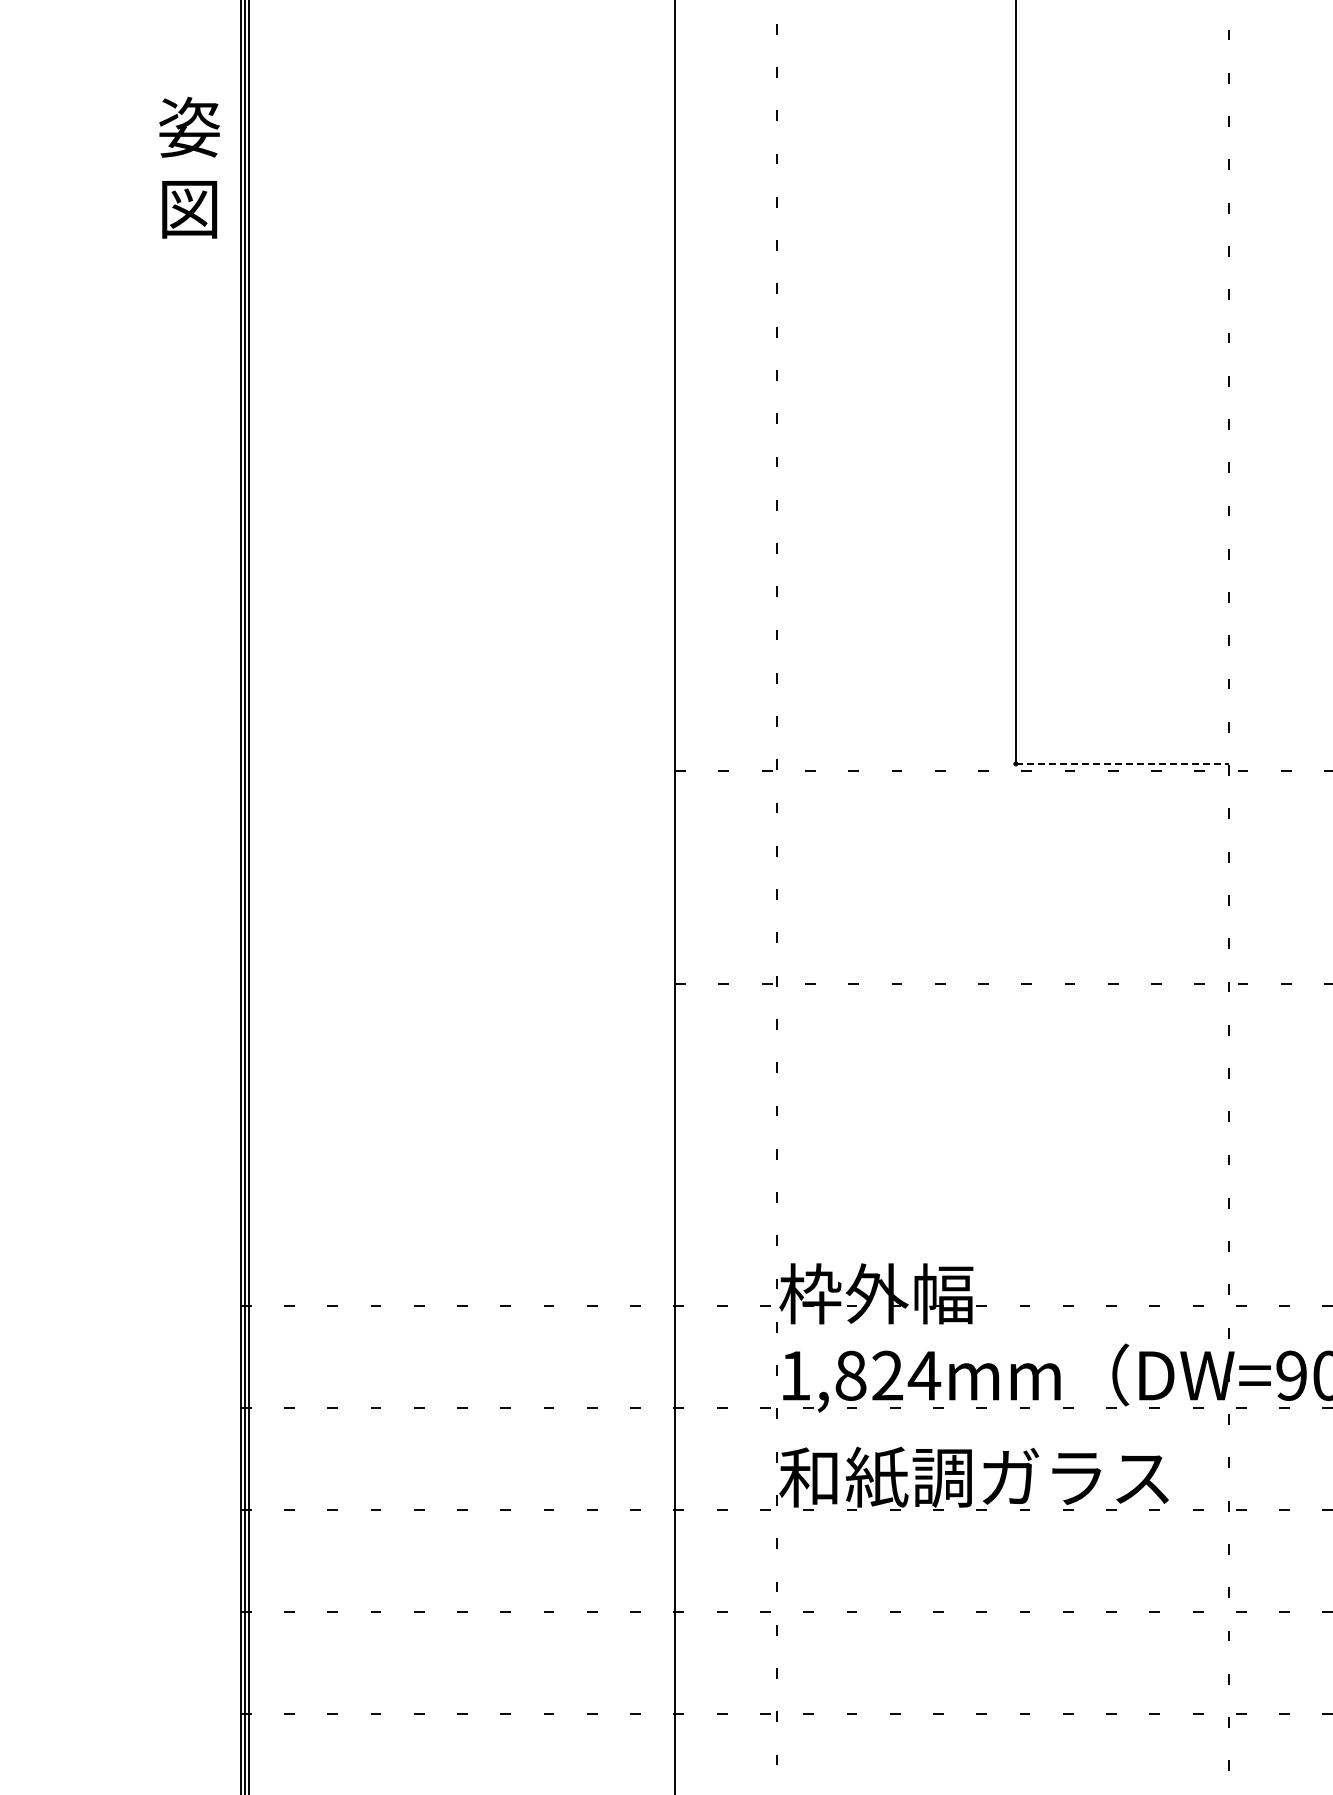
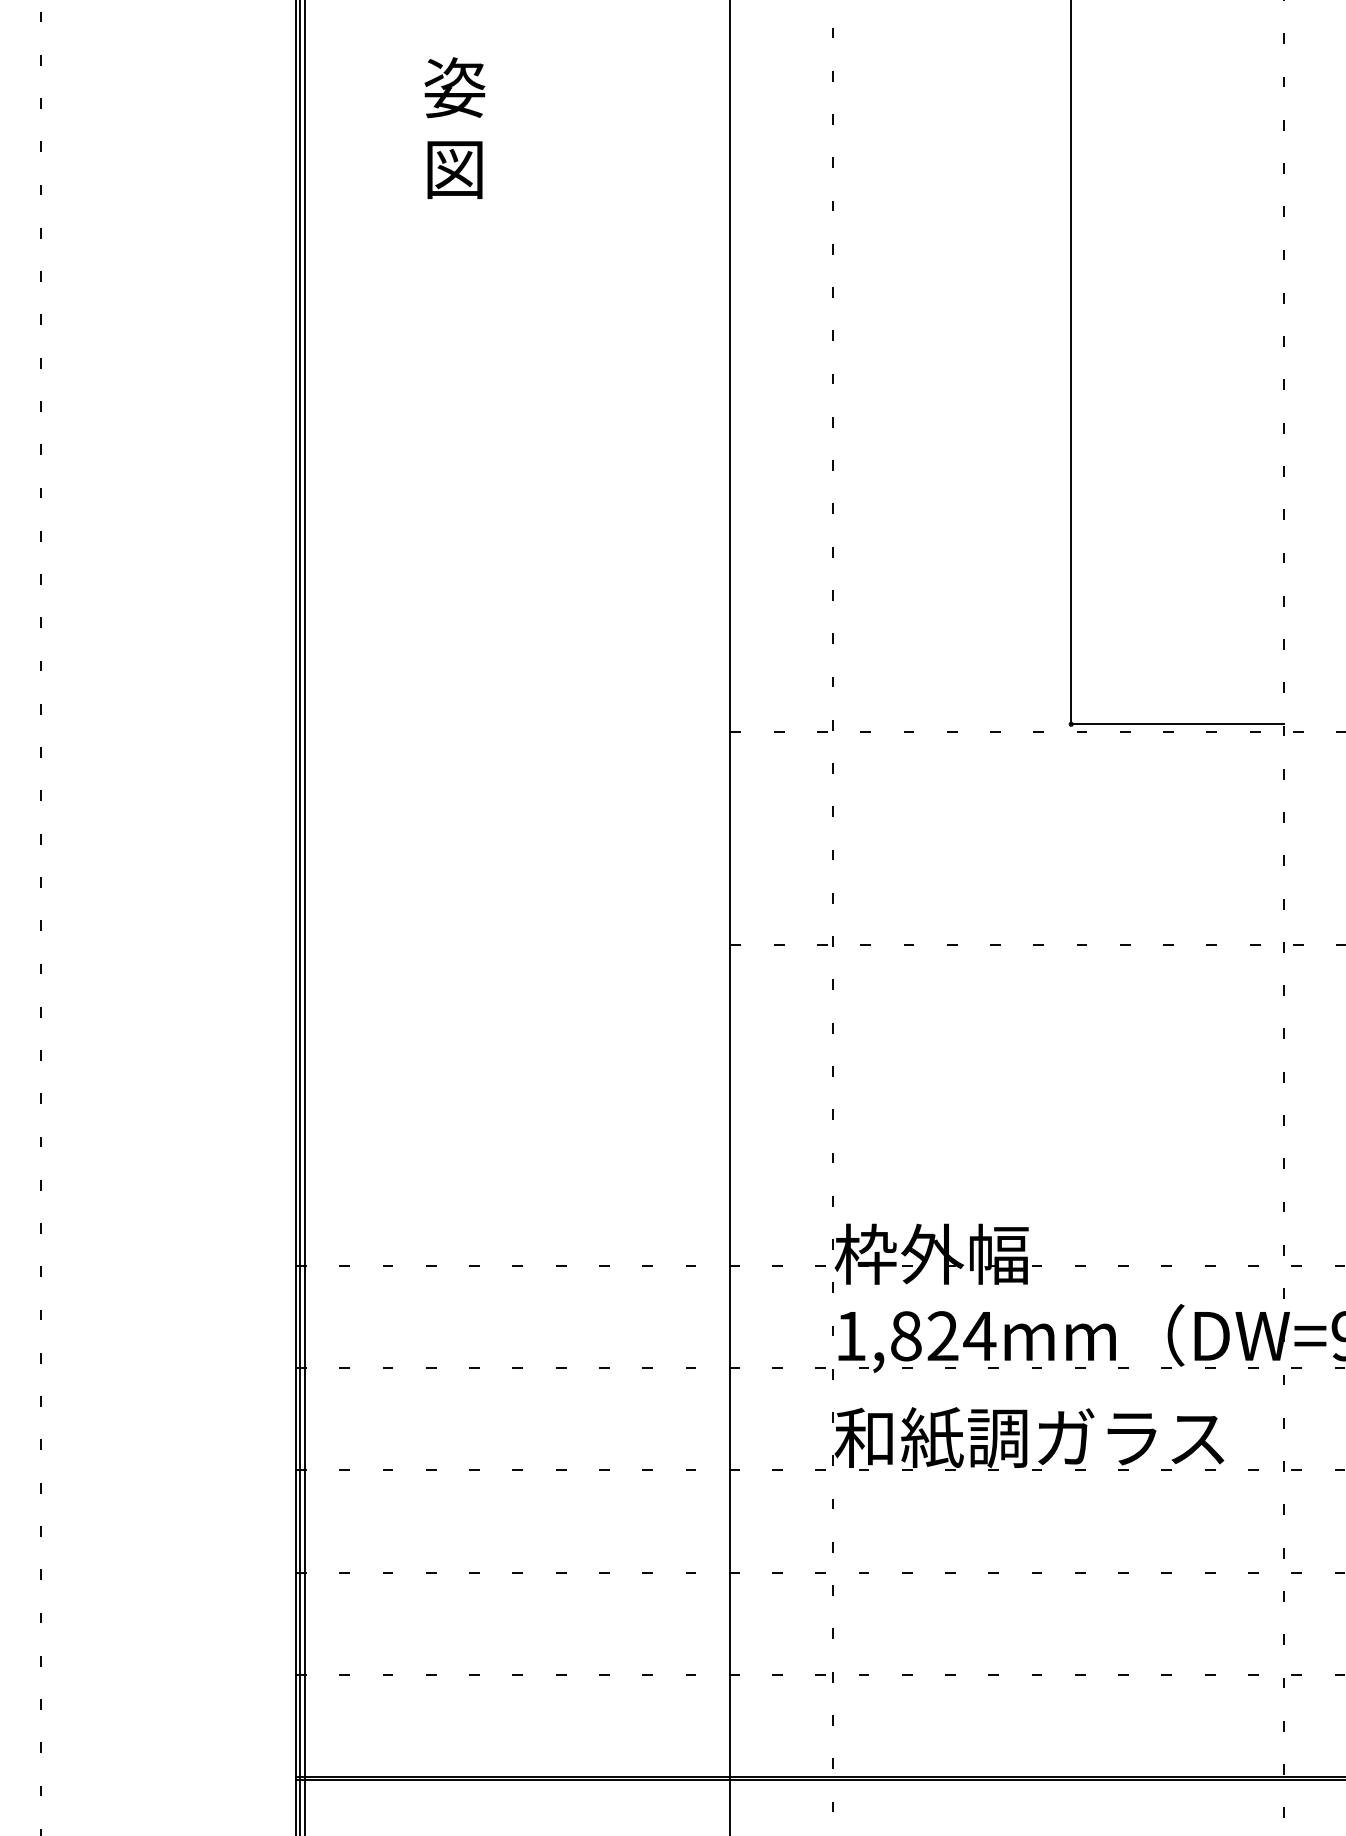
text: (189, 167) -> (454, 127), moved
line: (1123, 764) -> (1178, 724), dashed -> solid

